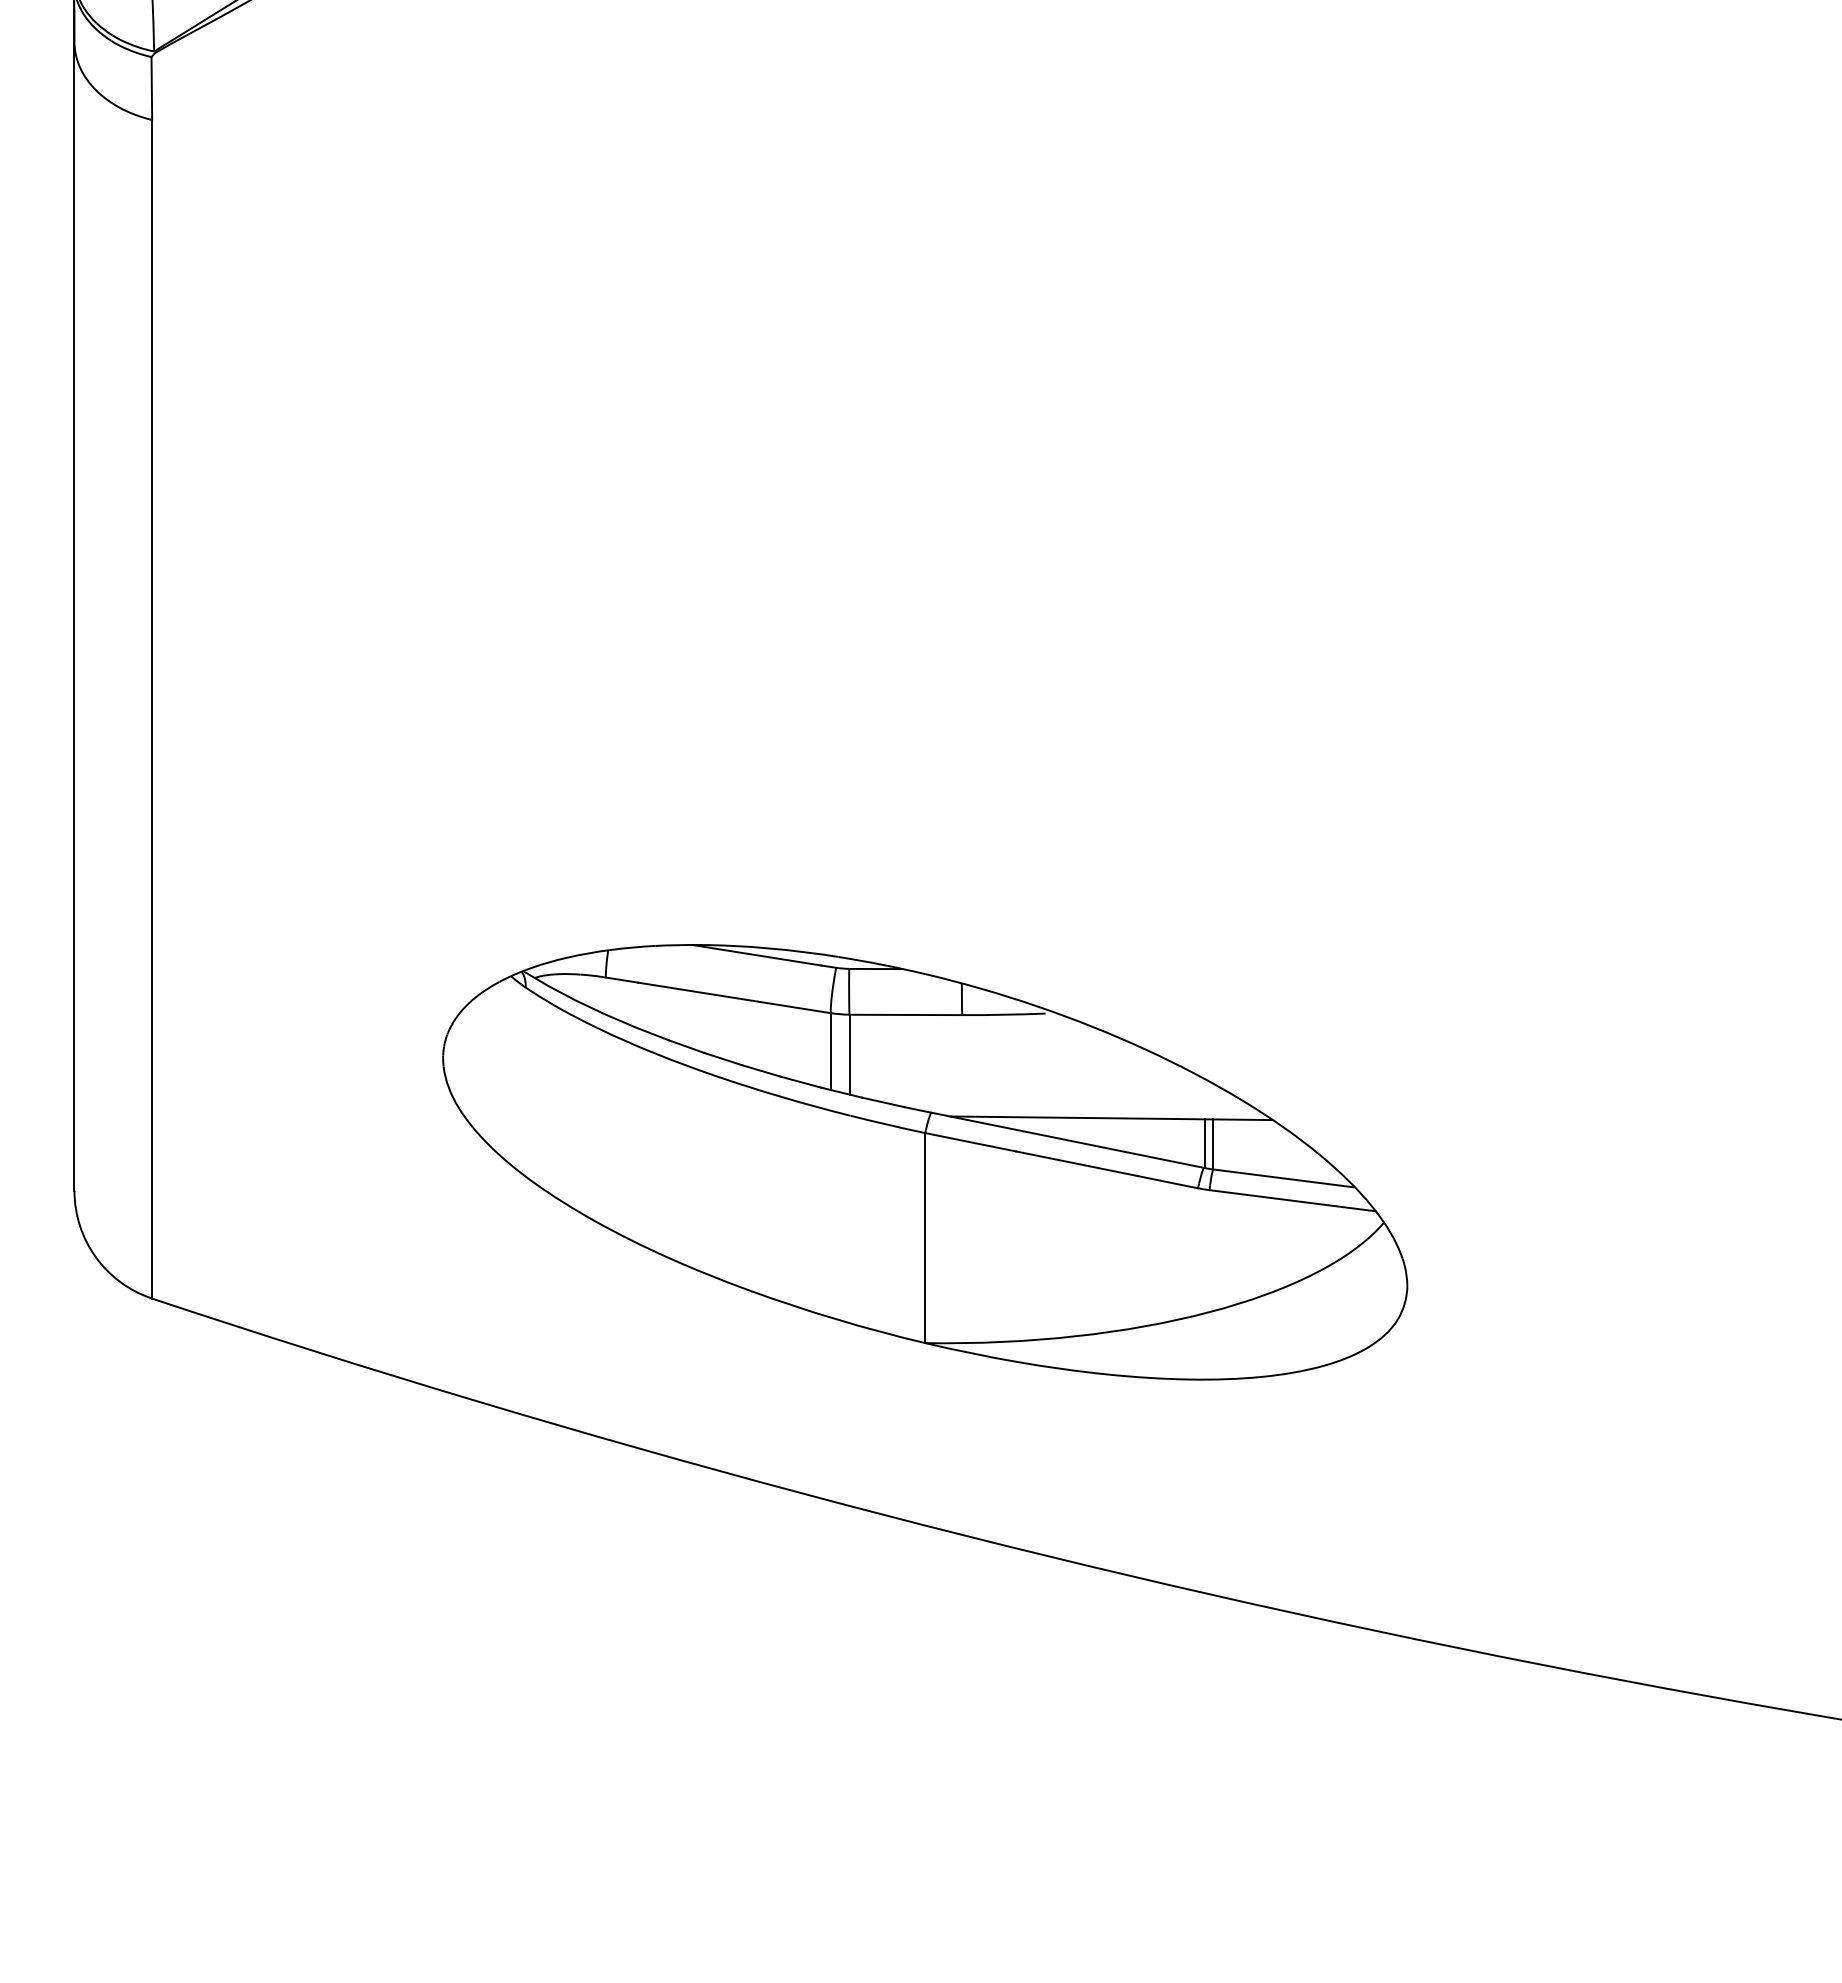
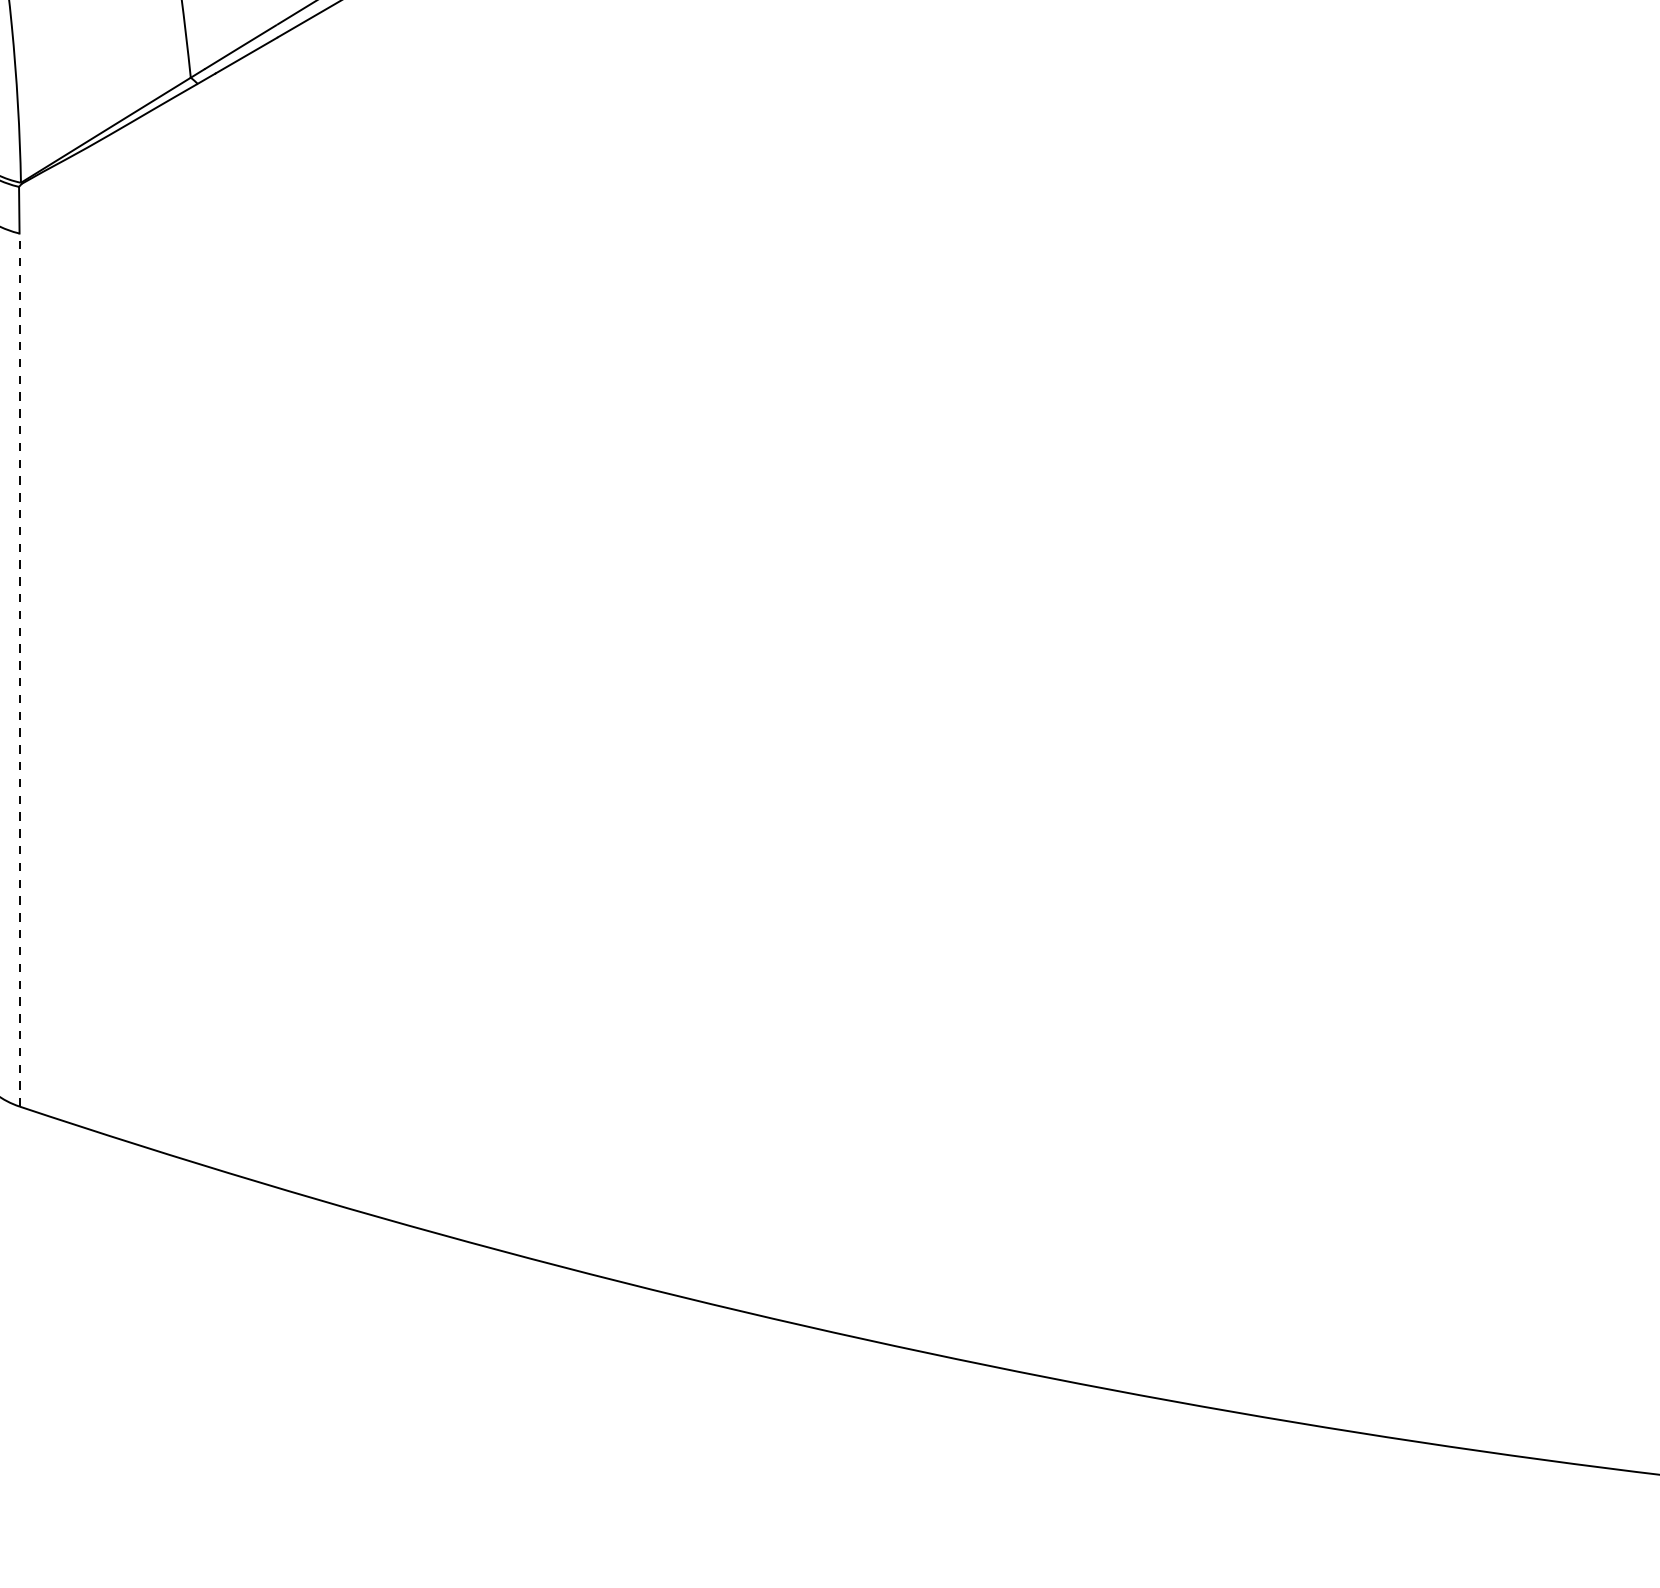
line: (152, 709) -> (19, 670), solid -> dashed
part: (925, 1162) -> (592, 1005), removed

